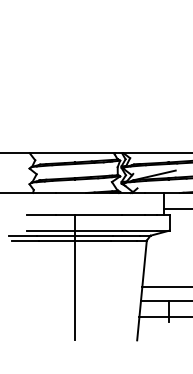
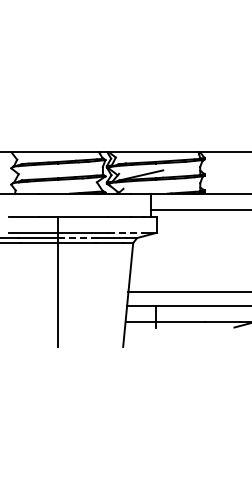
line: (140, 230) -> (126, 232), solid -> dashed
line: (94, 236) -> (78, 238), solid -> dashed

